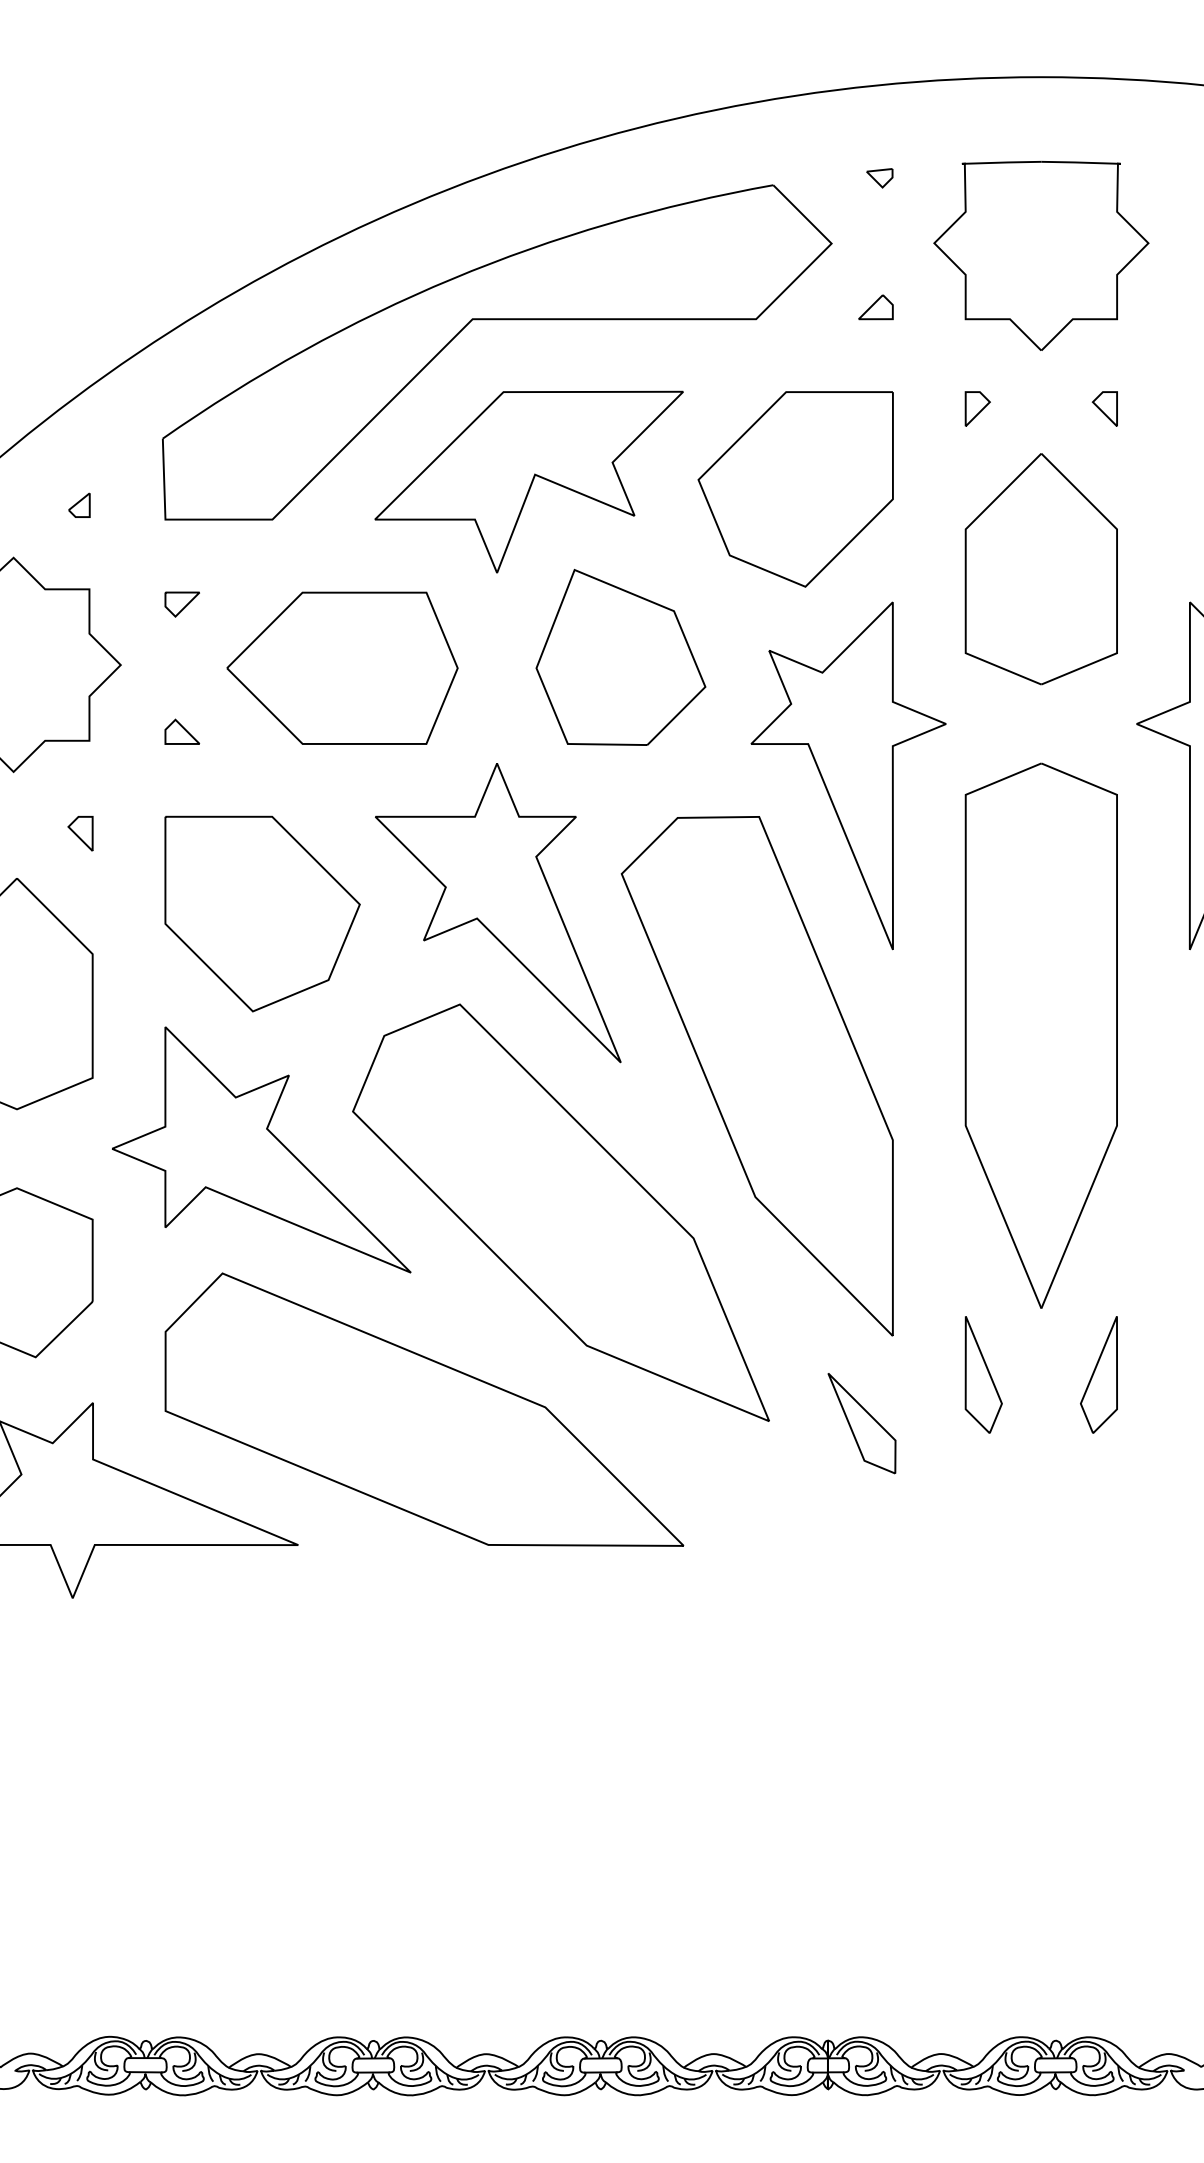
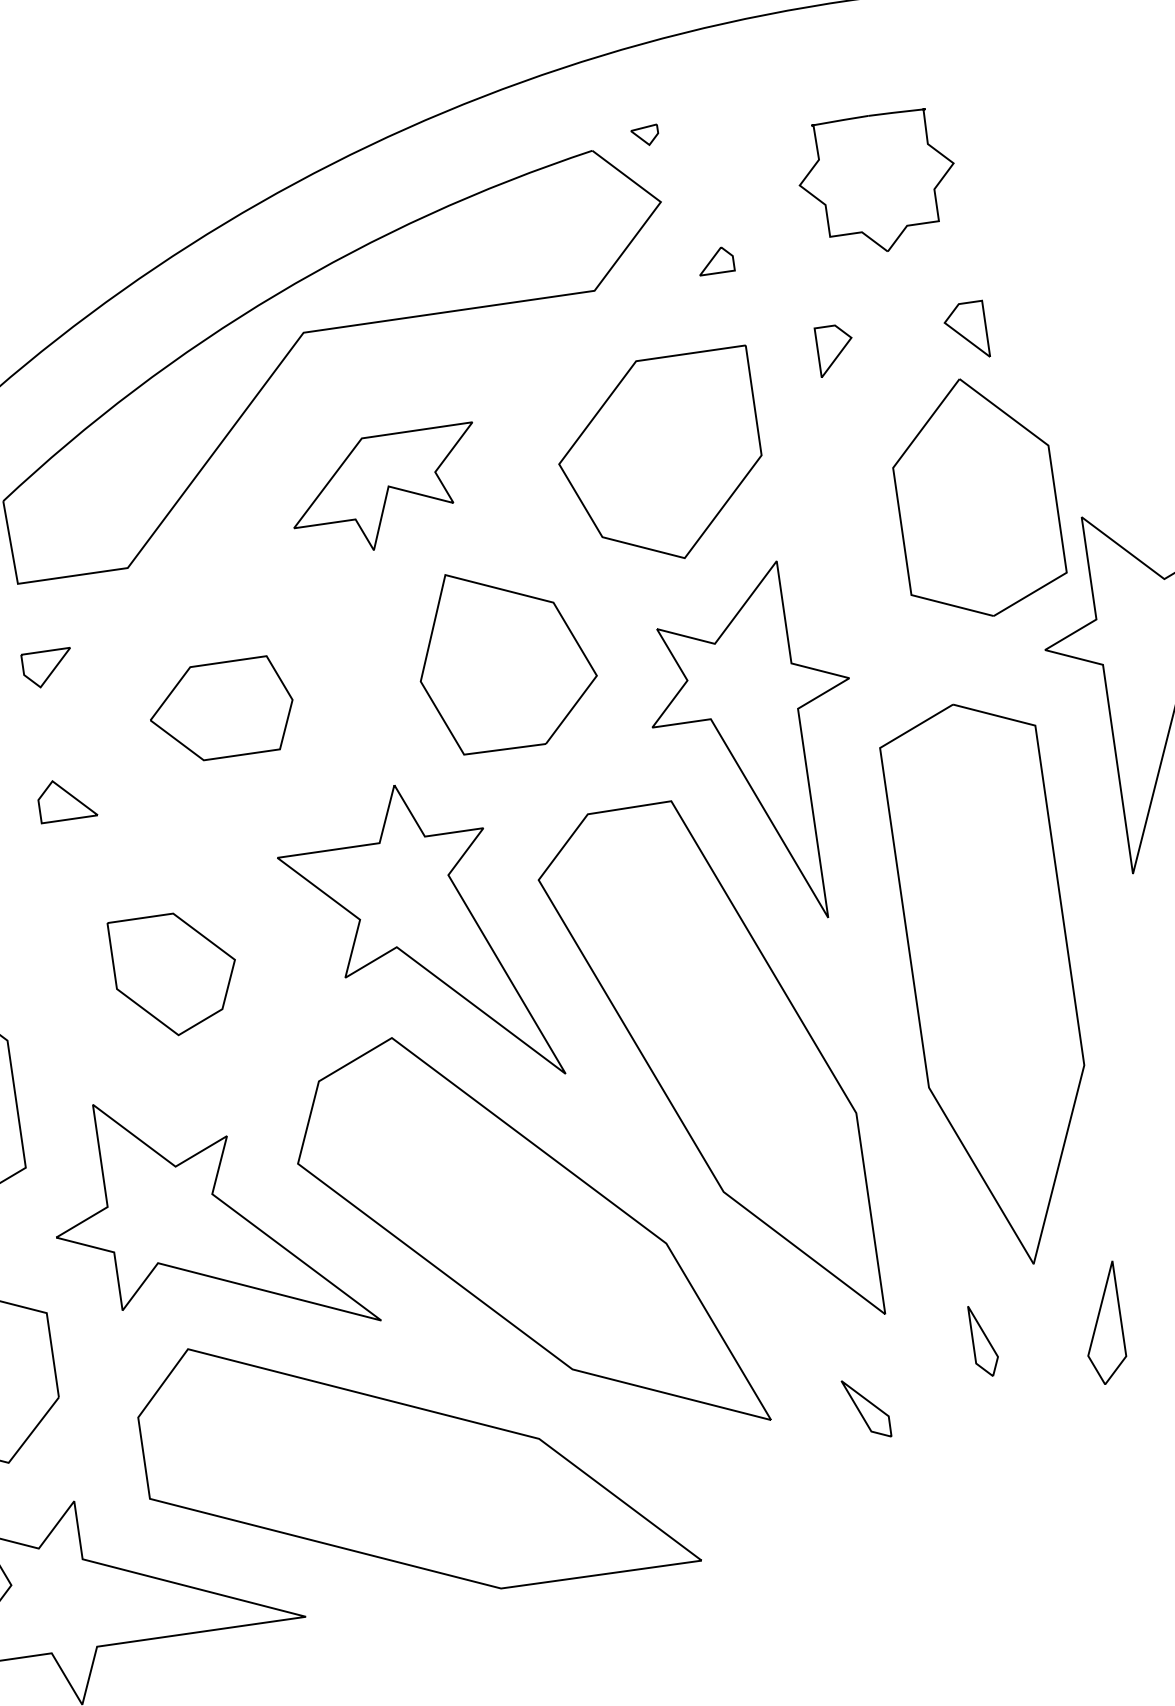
part: (879, 178) -> (644, 136), moved
part: (1041, 255) -> (878, 183), size x0.7
part: (977, 408) -> (834, 349), size x1.4
part: (1104, 408) -> (965, 330), size x1.6
part: (528, 481) -> (384, 491), size x0.6
part: (1040, 569) -> (975, 498), moved
part: (181, 604) -> (46, 668), size x1.4
part: (342, 667) -> (221, 709), size x0.6
part: (182, 731) -> (66, 798), size x1.6
part: (262, 913) -> (175, 973), size x0.6
part: (983, 1374) -> (984, 1340), size x0.6
part: (861, 1423) -> (866, 1408), size x0.6

